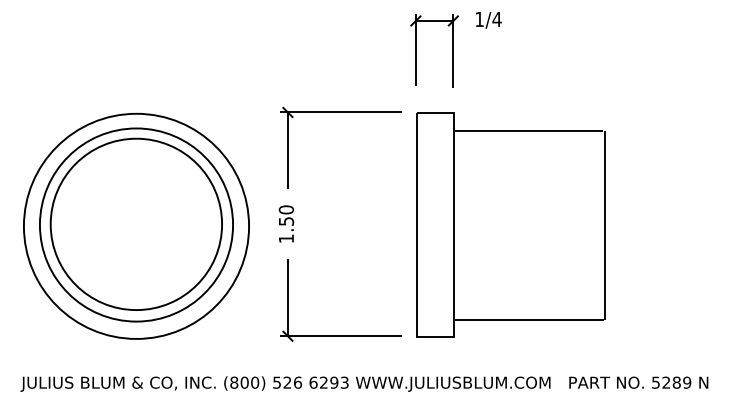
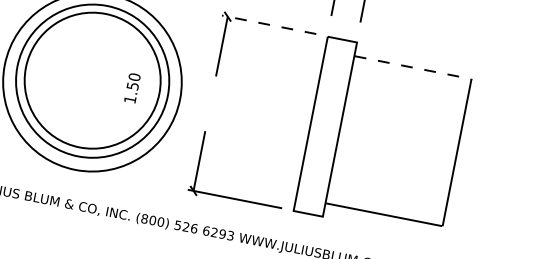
line: (341, 112) -> (269, 24), solid -> dashed
line: (529, 130) -> (413, 67), solid -> dashed
text: (286, 223) -> (132, 87), moved

